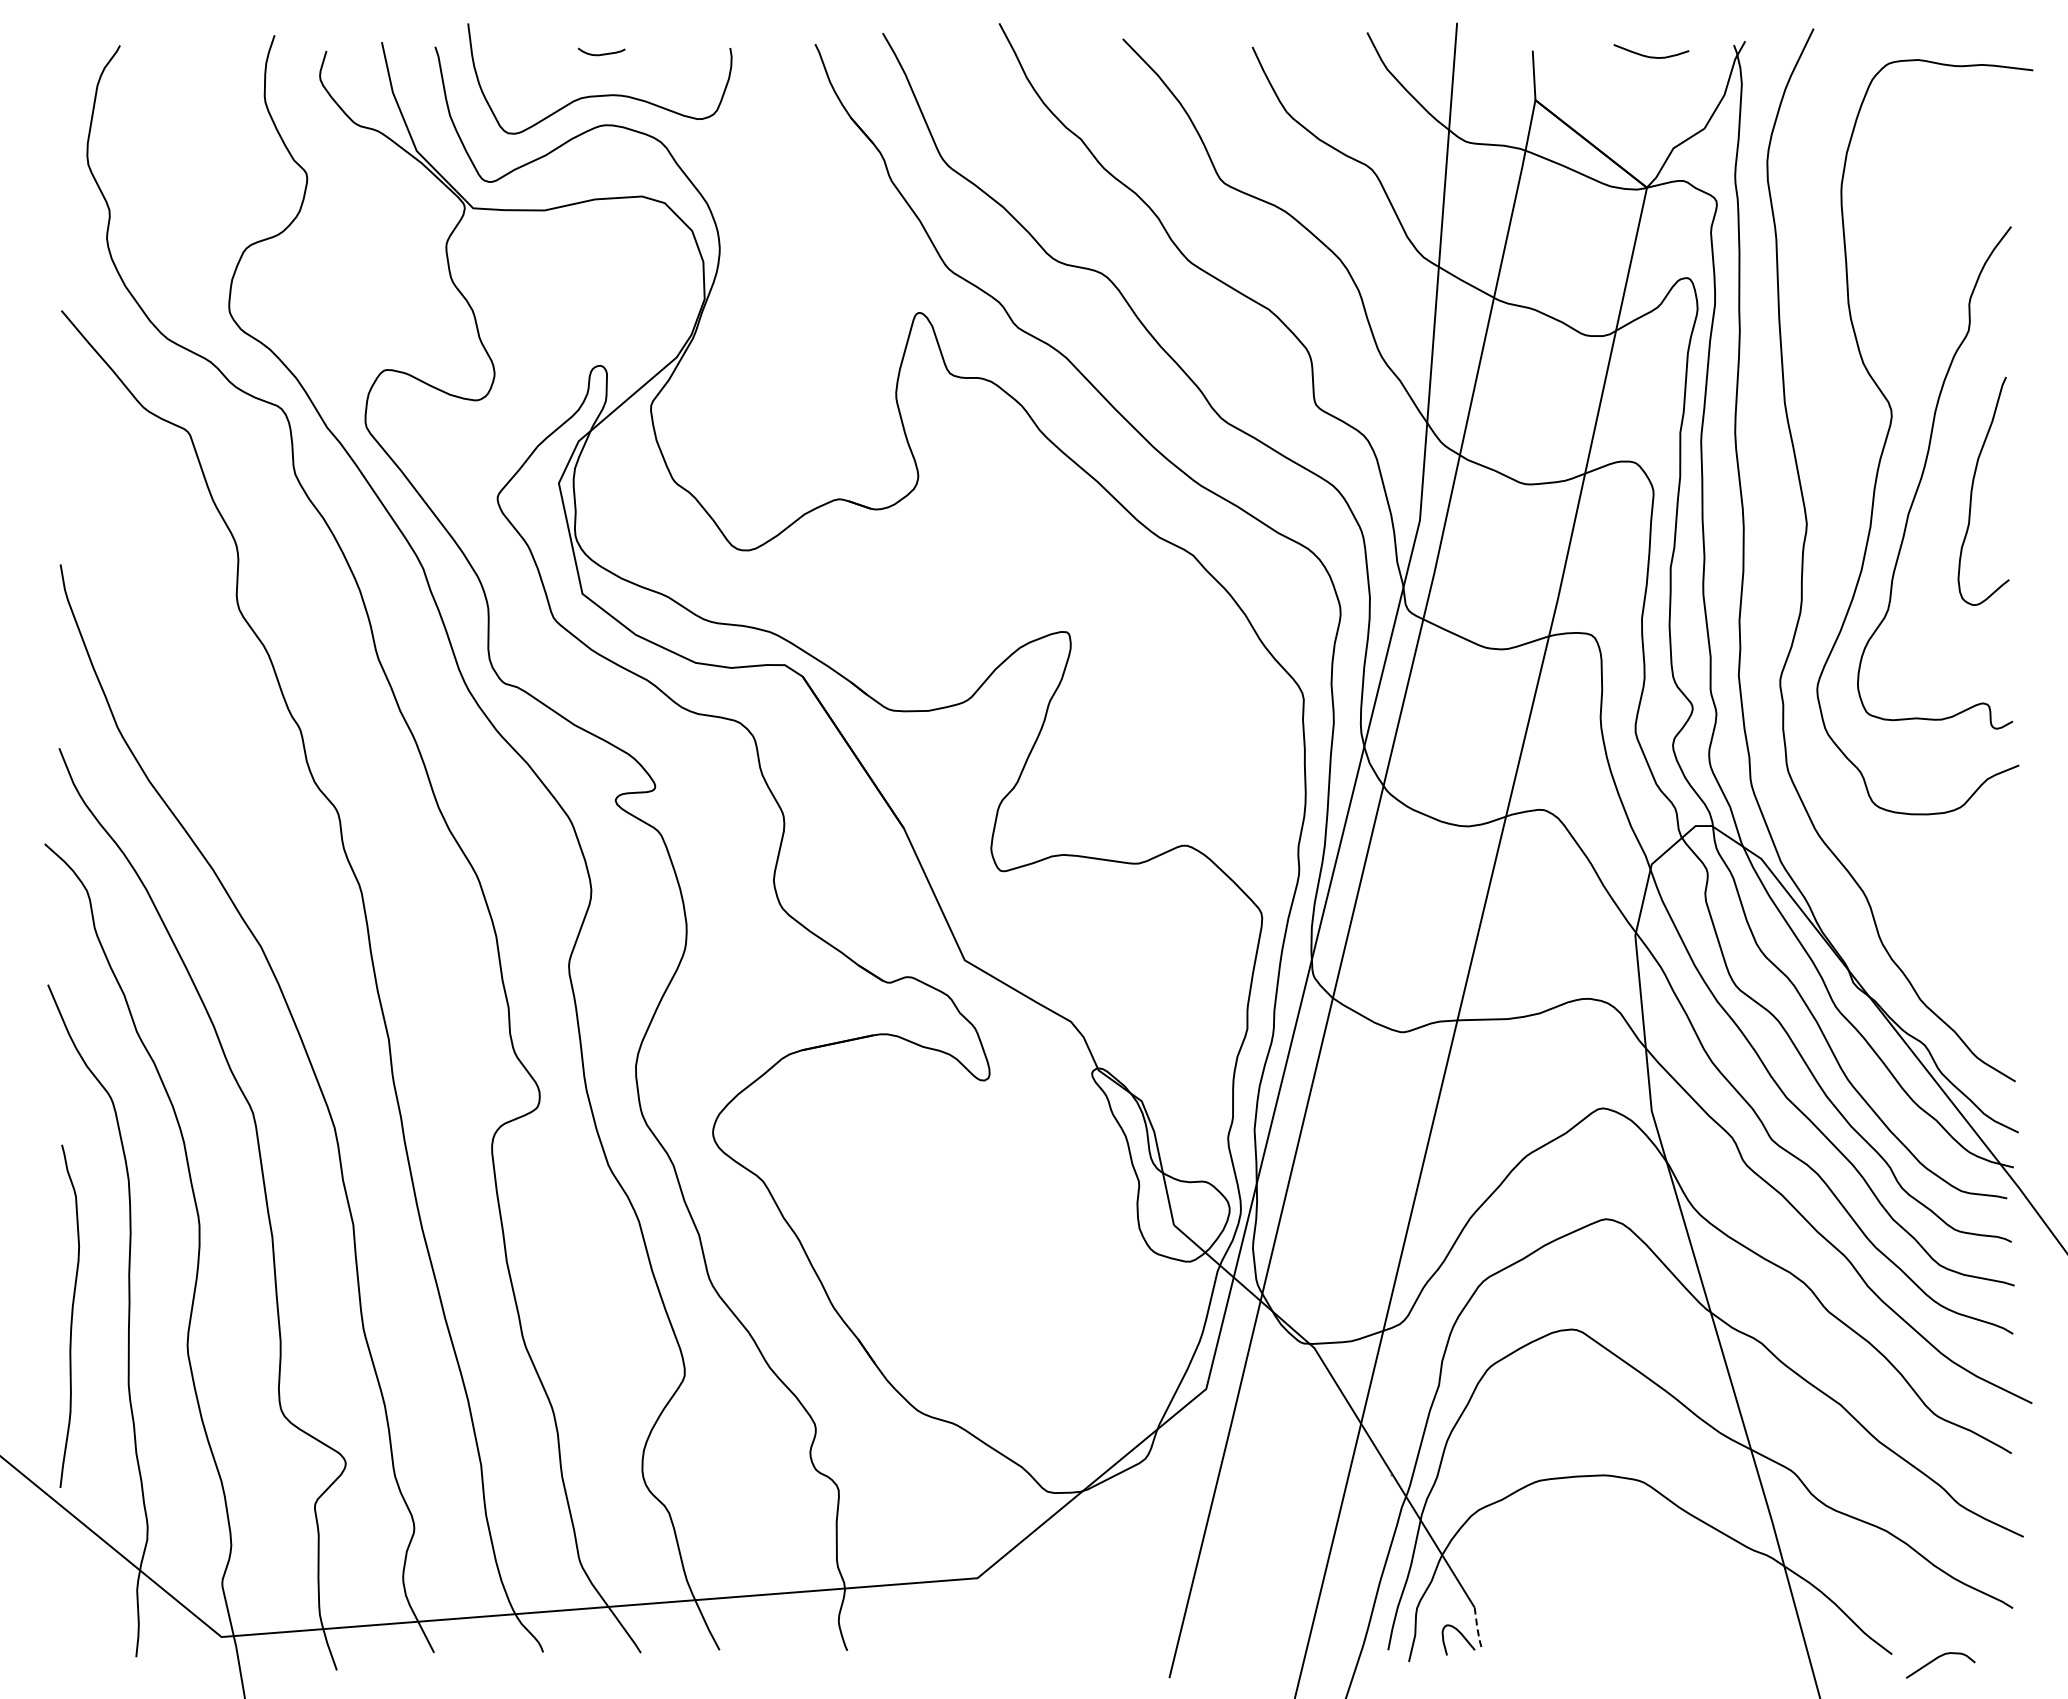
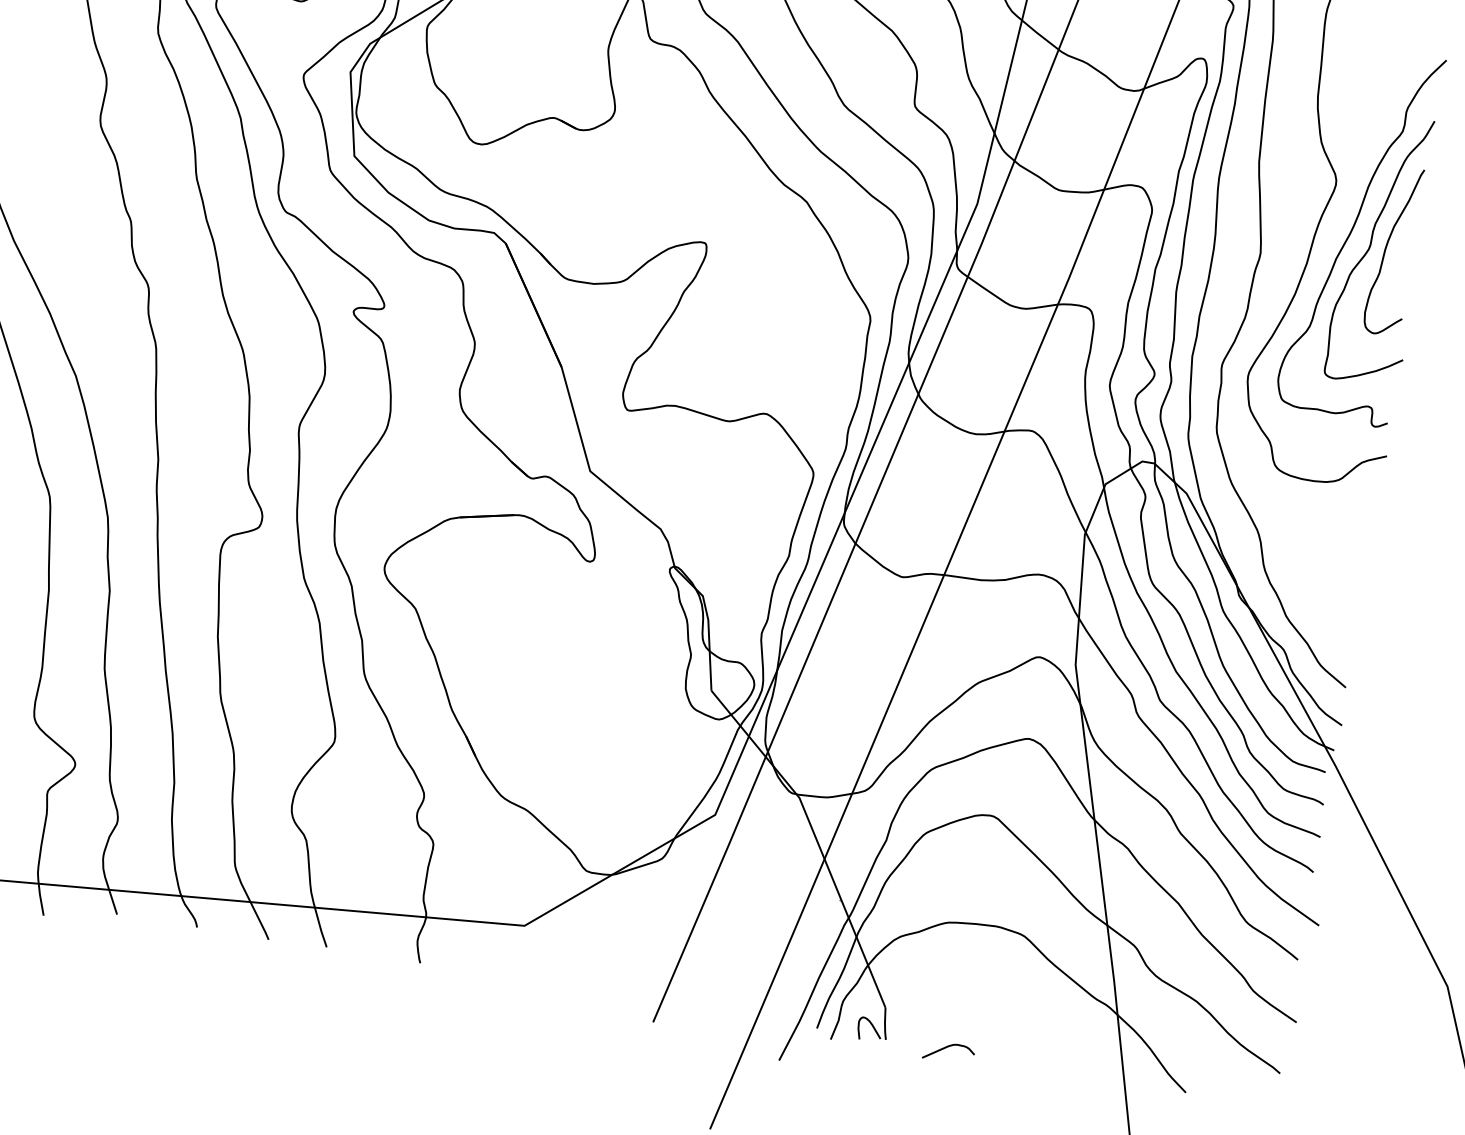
curve: (1951, 491) -> (1370, 247), added
line: (1477, 1630) -> (884, 1024), dashed -> solid
curve: (1935, 1660) -> (945, 1048), moved

